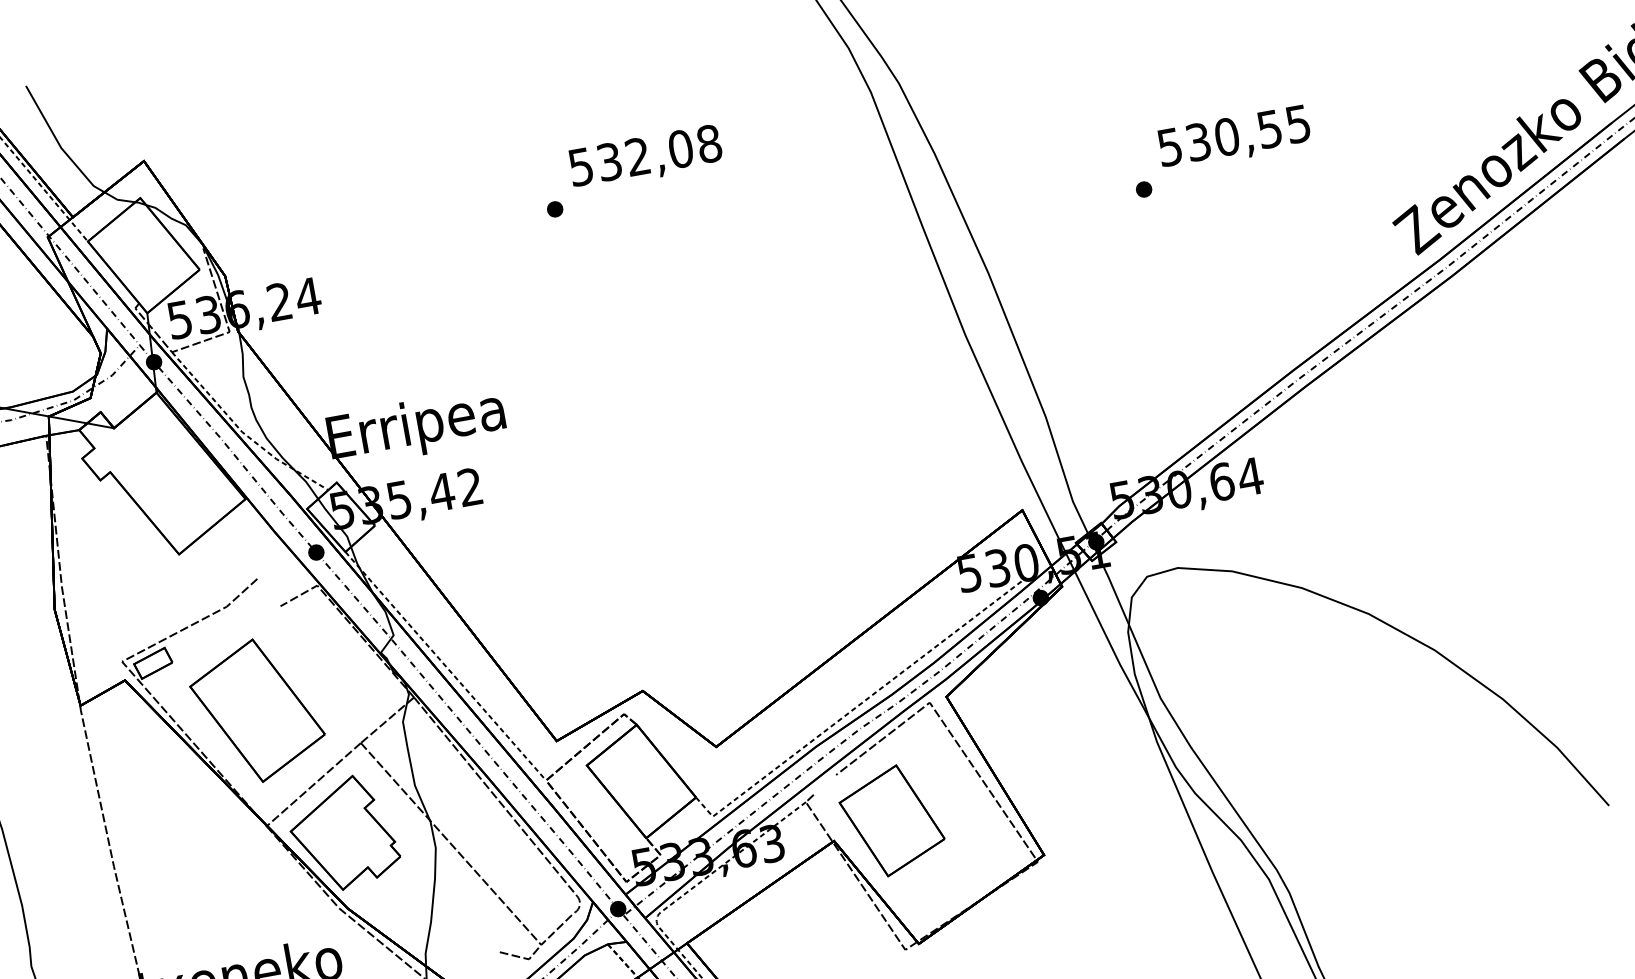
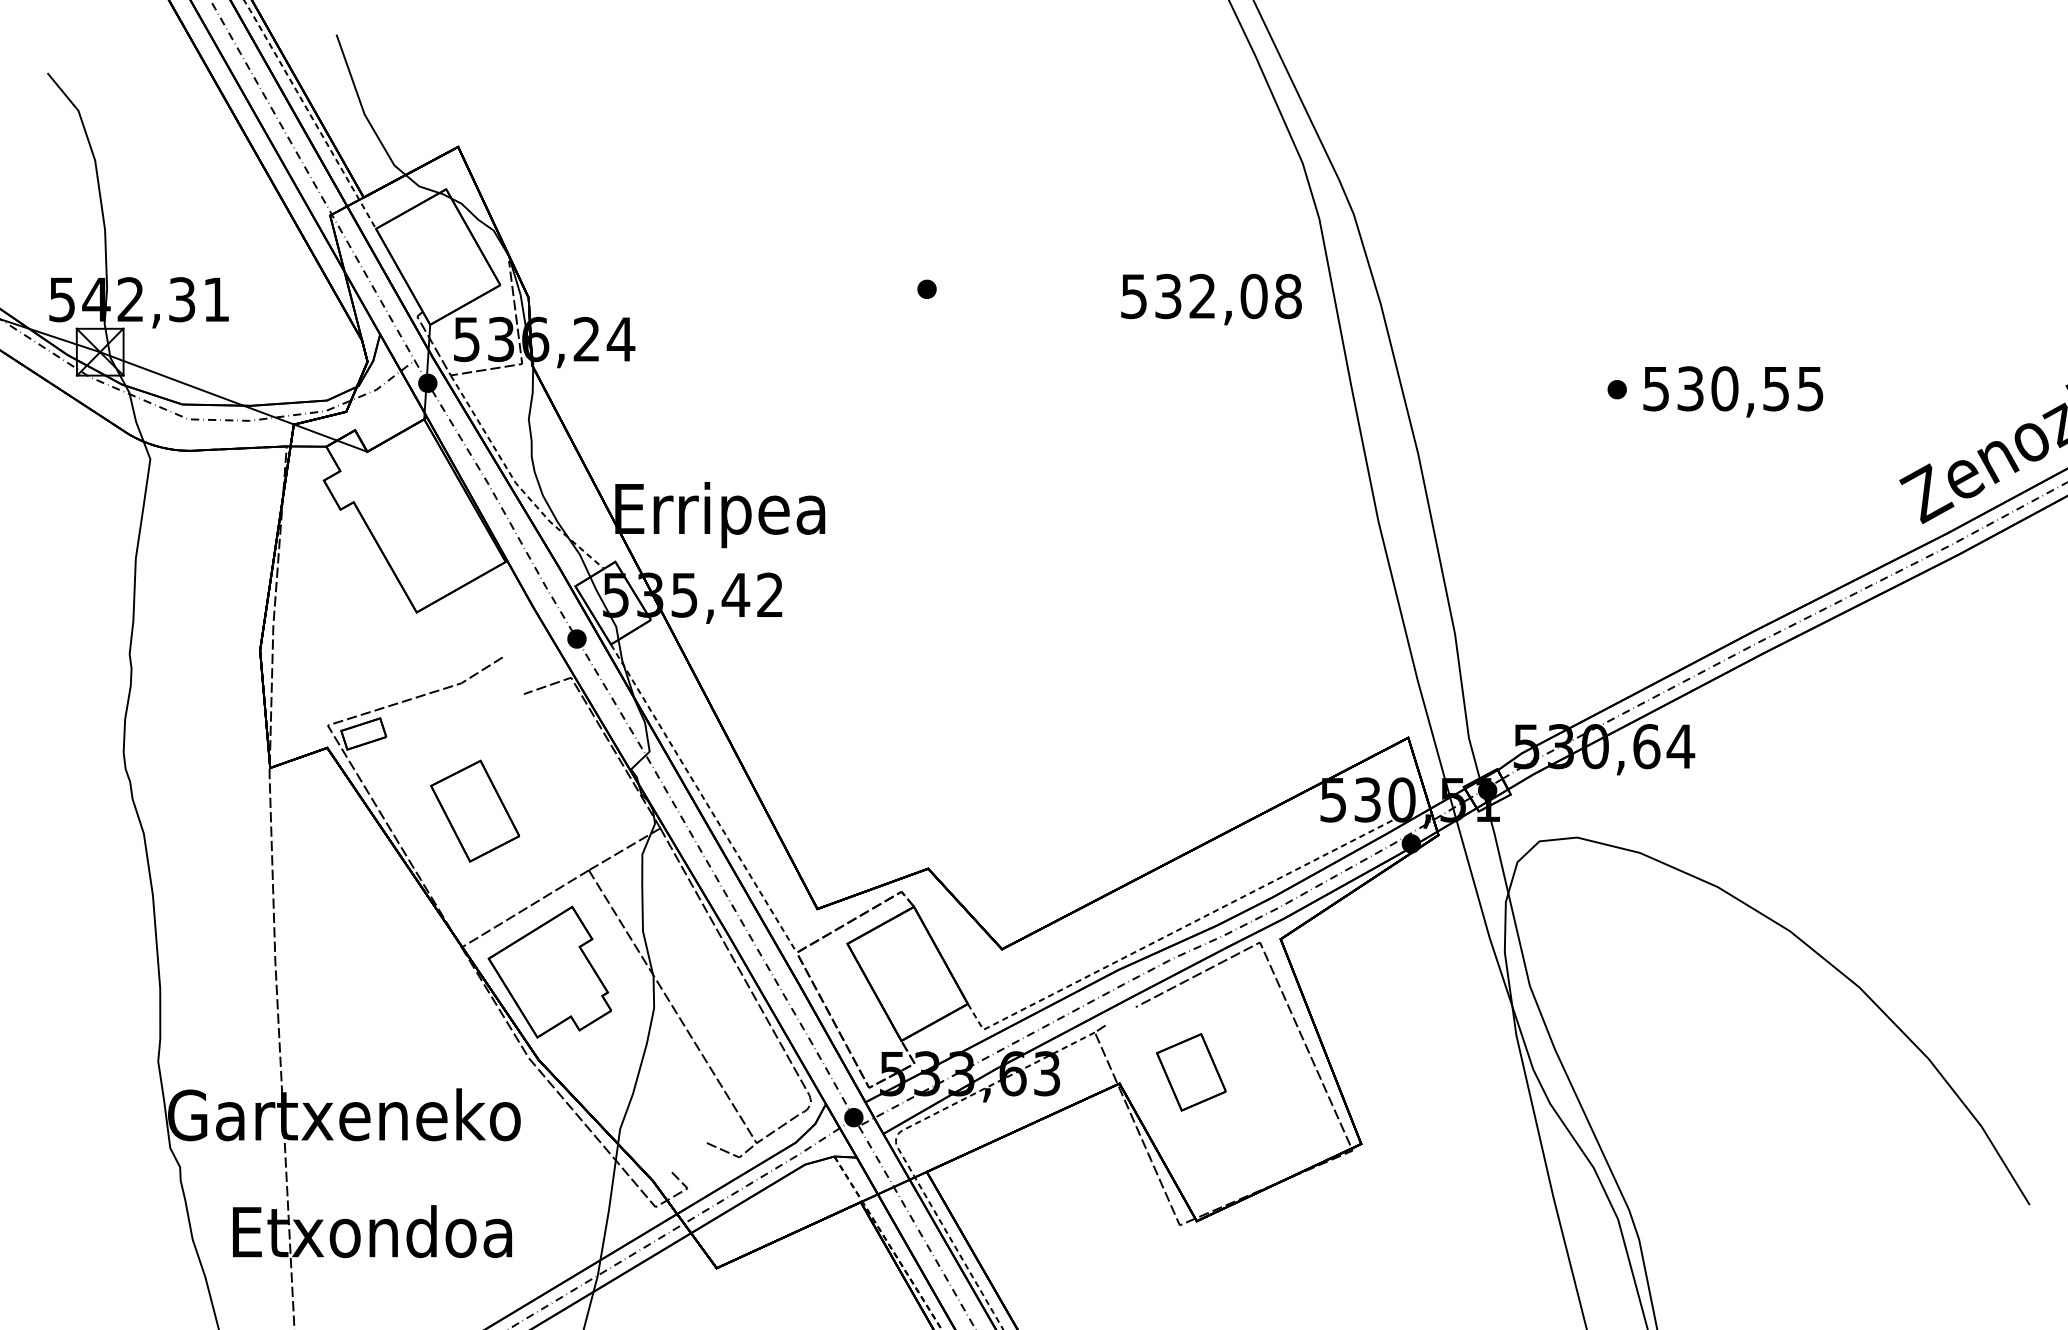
text: (1234, 137) -> (1733, 391), moved
text: (645, 157) -> (1211, 299), moved
part: (256, 711) -> (474, 811), size x0.6
part: (892, 821) -> (1191, 1072), size x0.6

